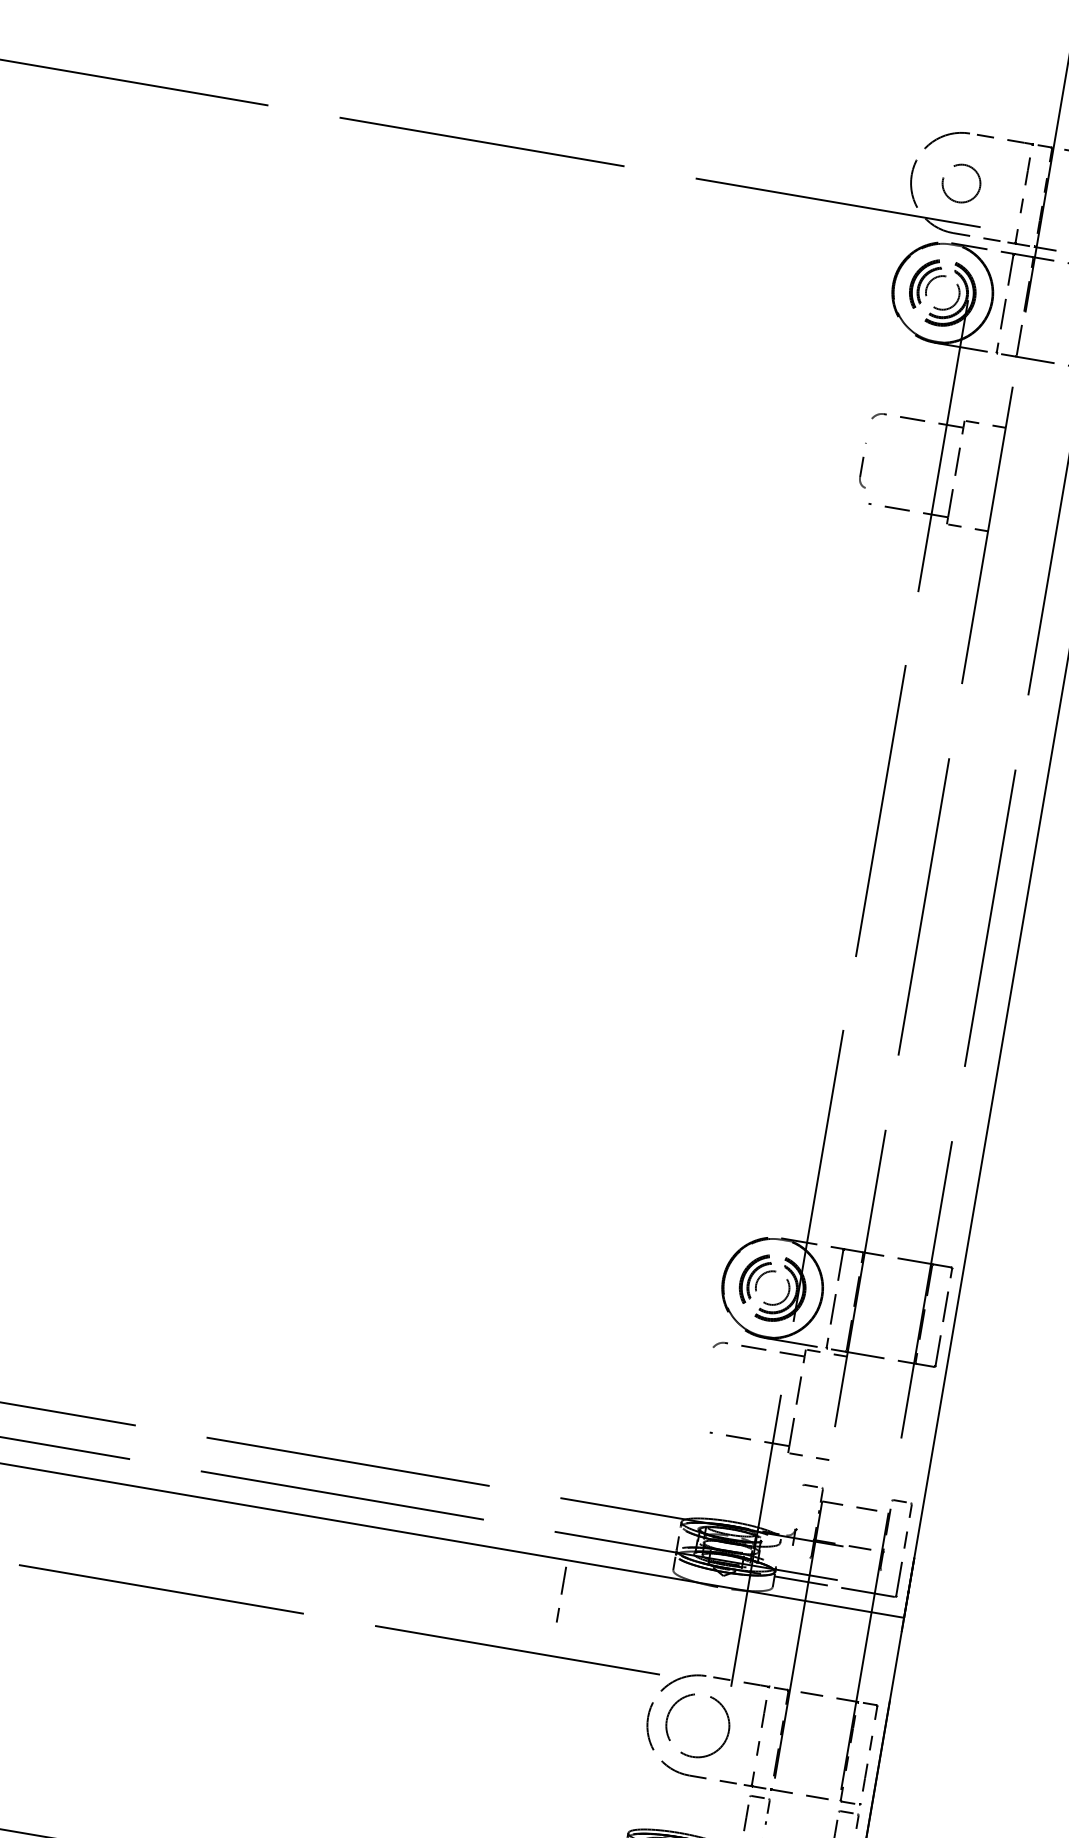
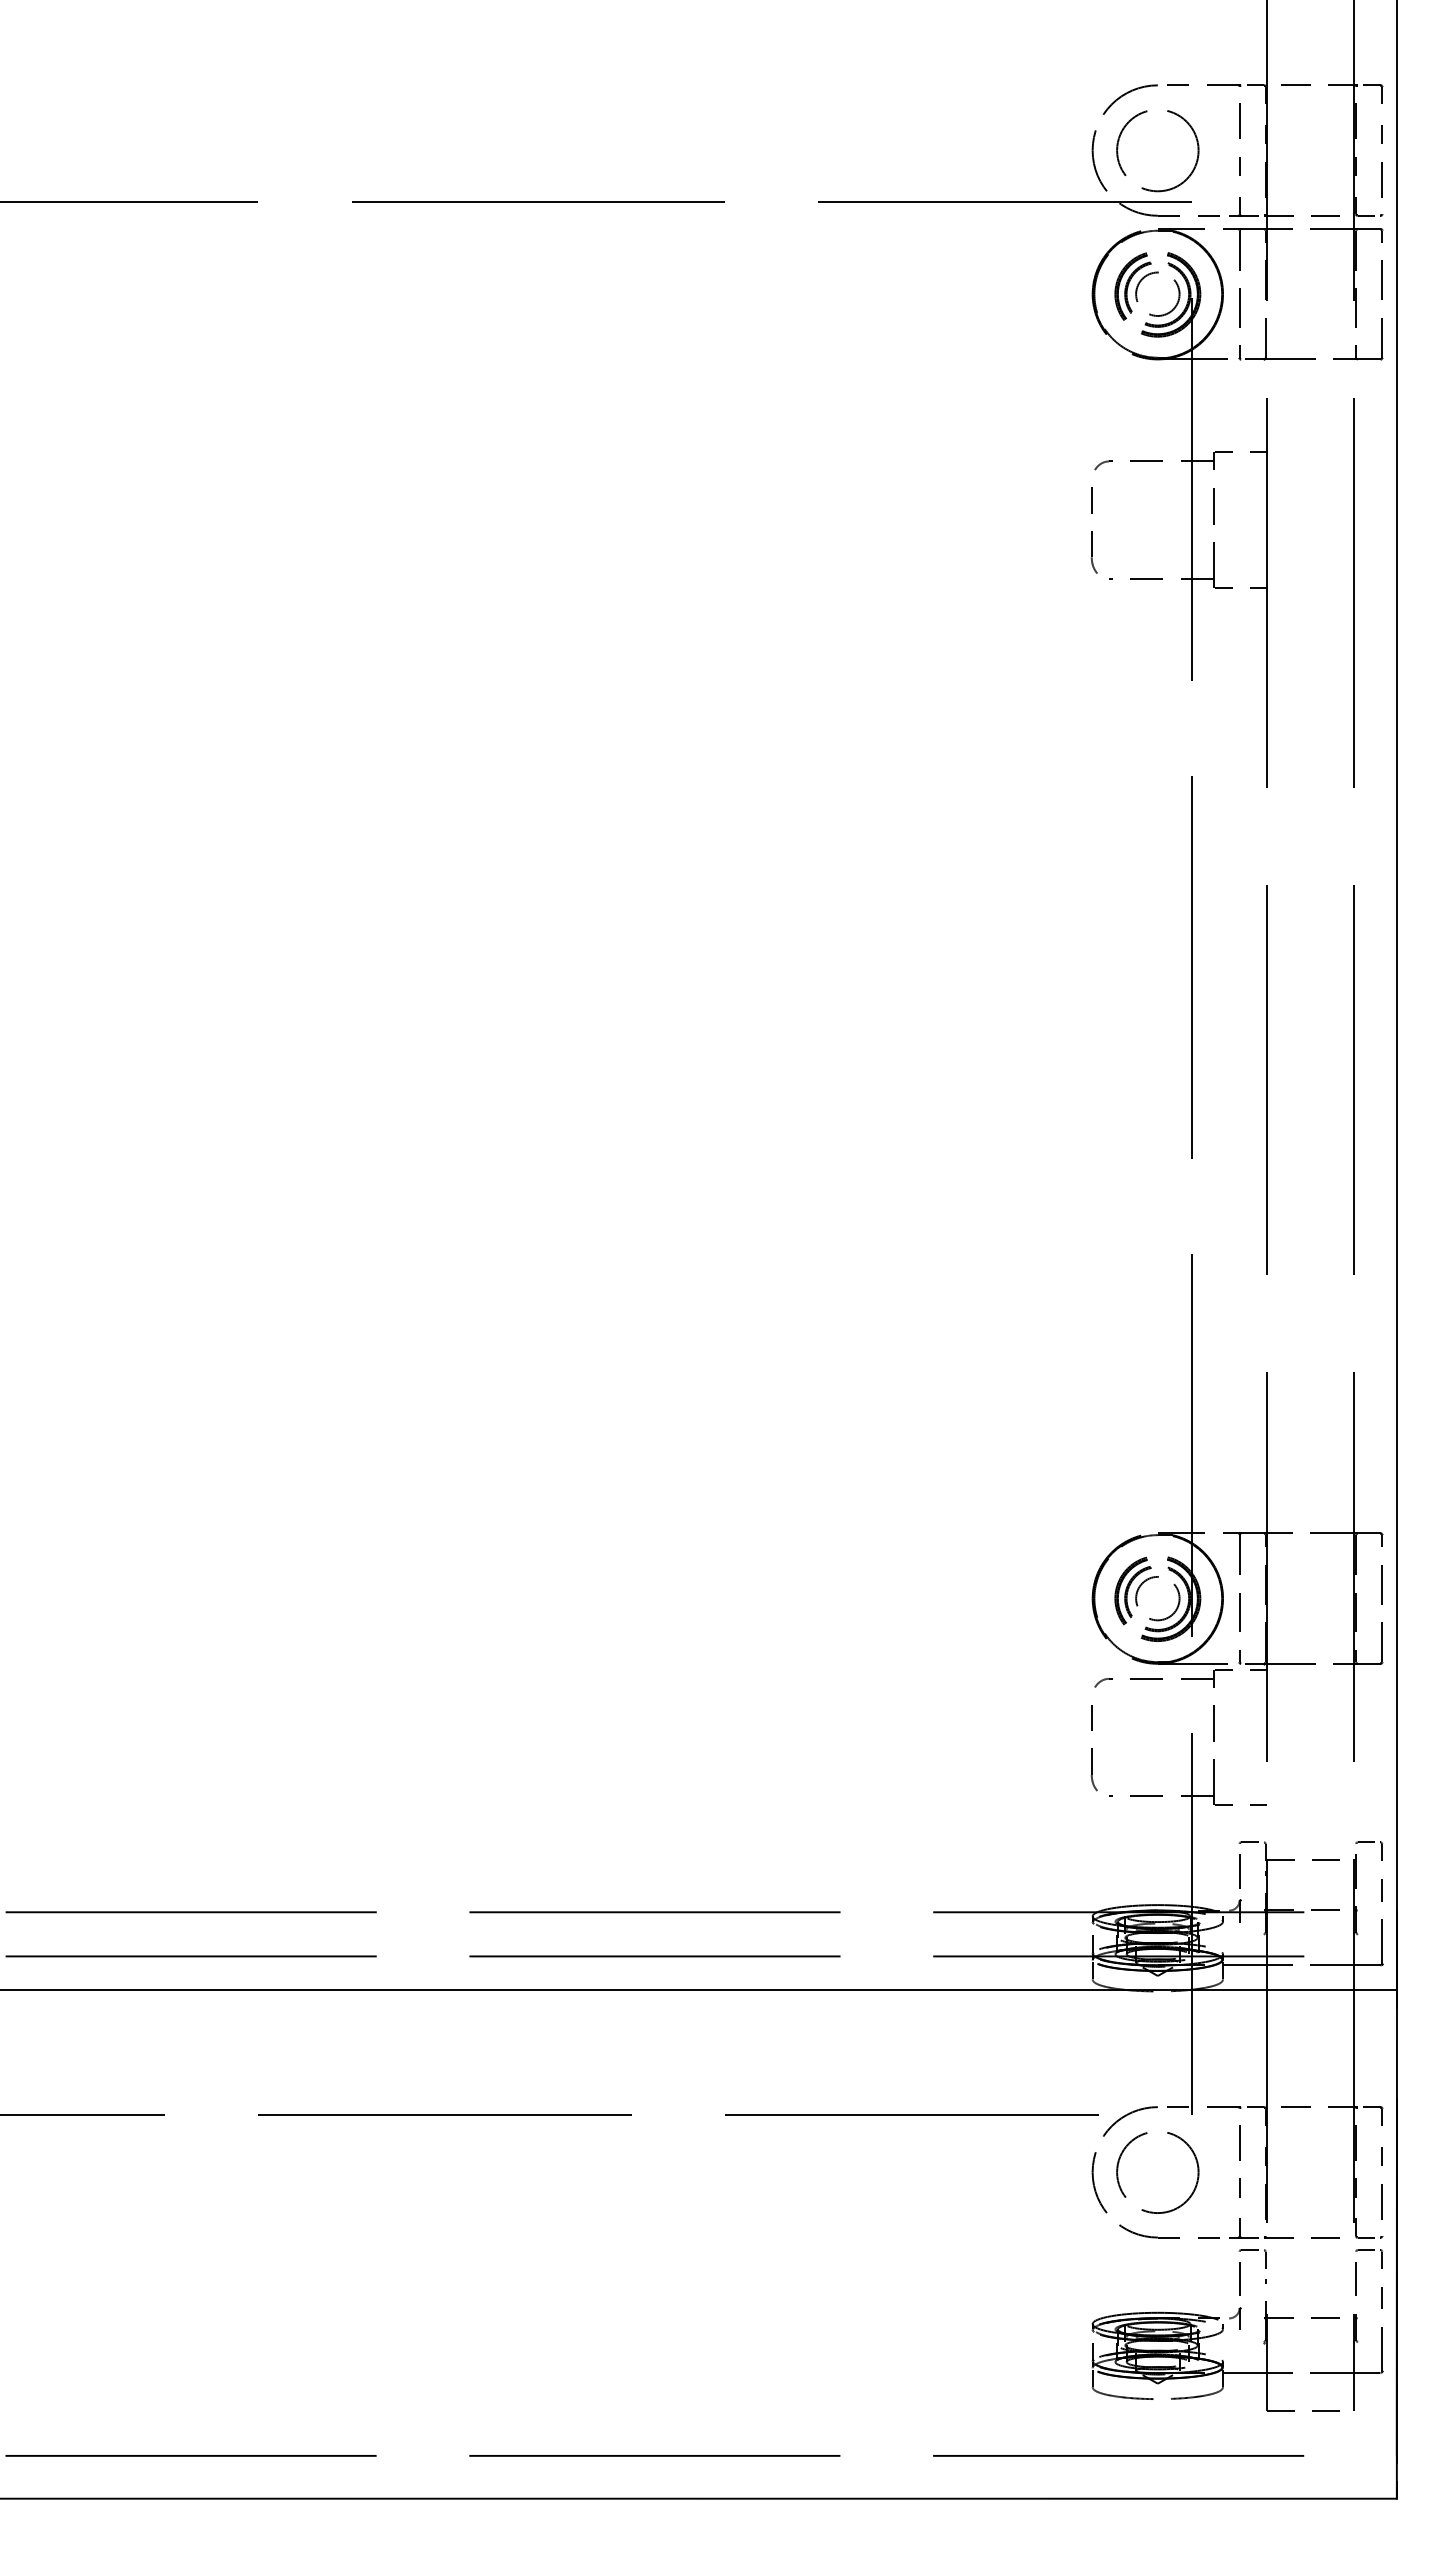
circle: (961, 183) -> (1157, 151), size x1.67
part: (862, 464) -> (1093, 530), size x1.67
part: (704, 1394) -> (1093, 1748), added
line: (799, 1506) -> (1239, 1871), added
line: (561, 1594) -> (955, 2034), removed

